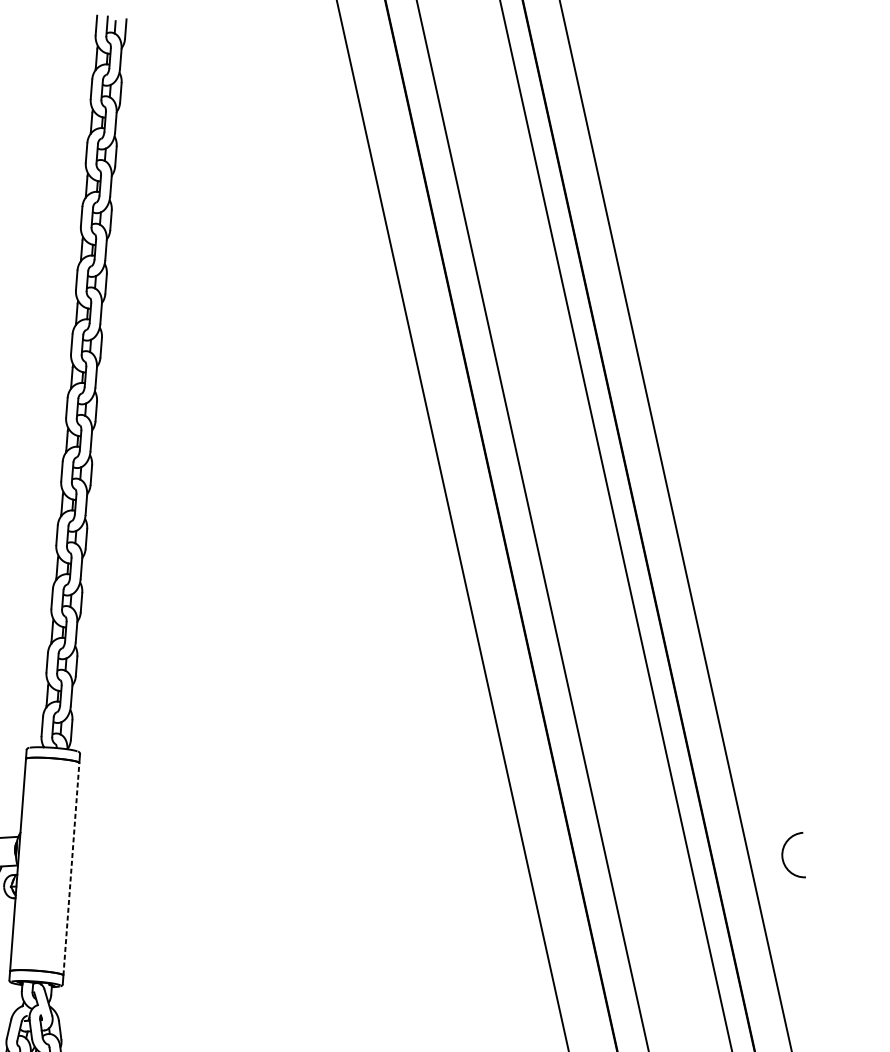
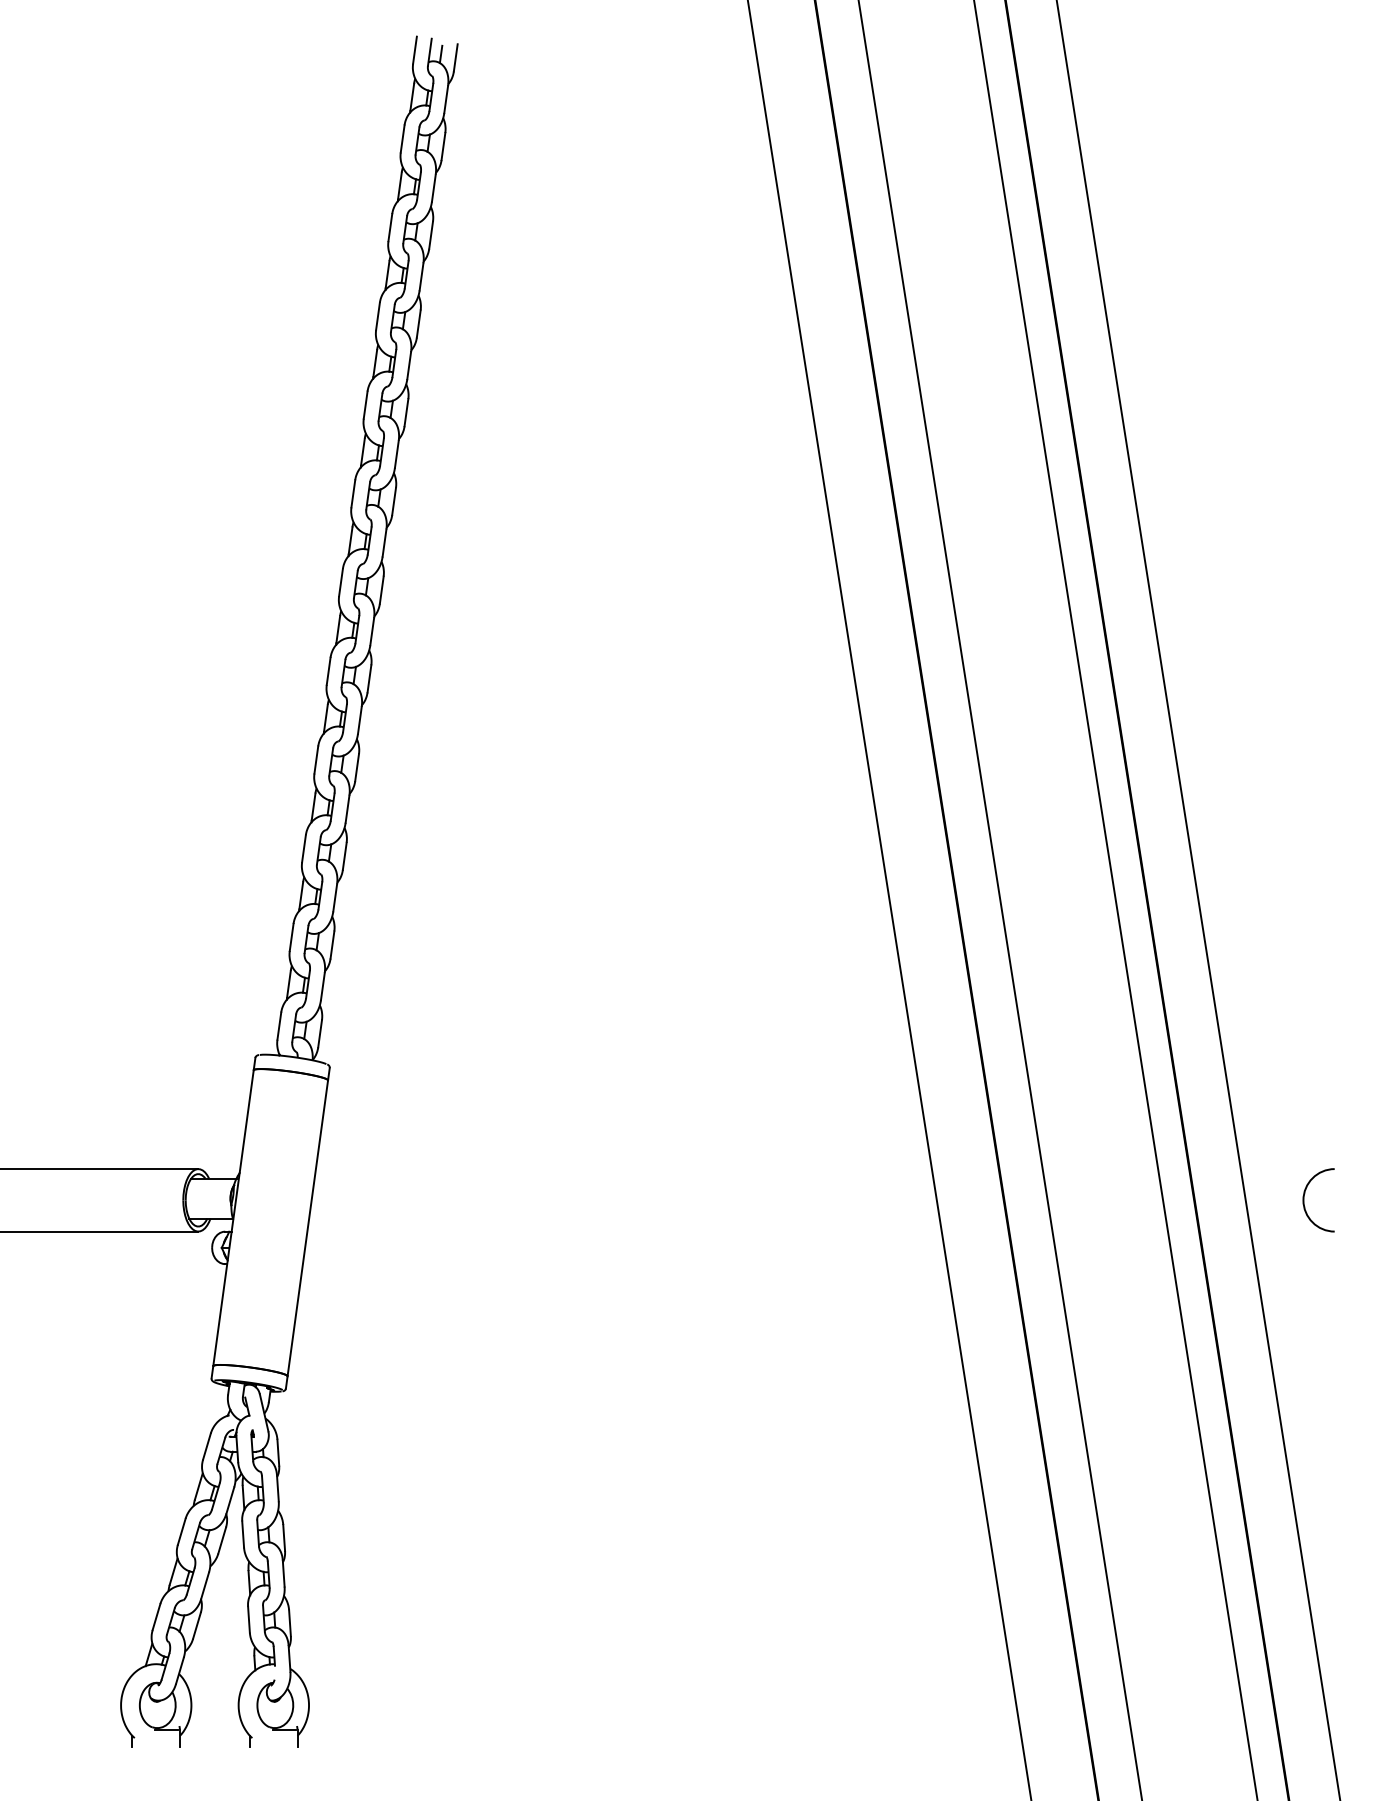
arc: (783, 856) -> (1304, 1200), moved
line: (71, 868) -> (307, 1227), dashed -> solid

